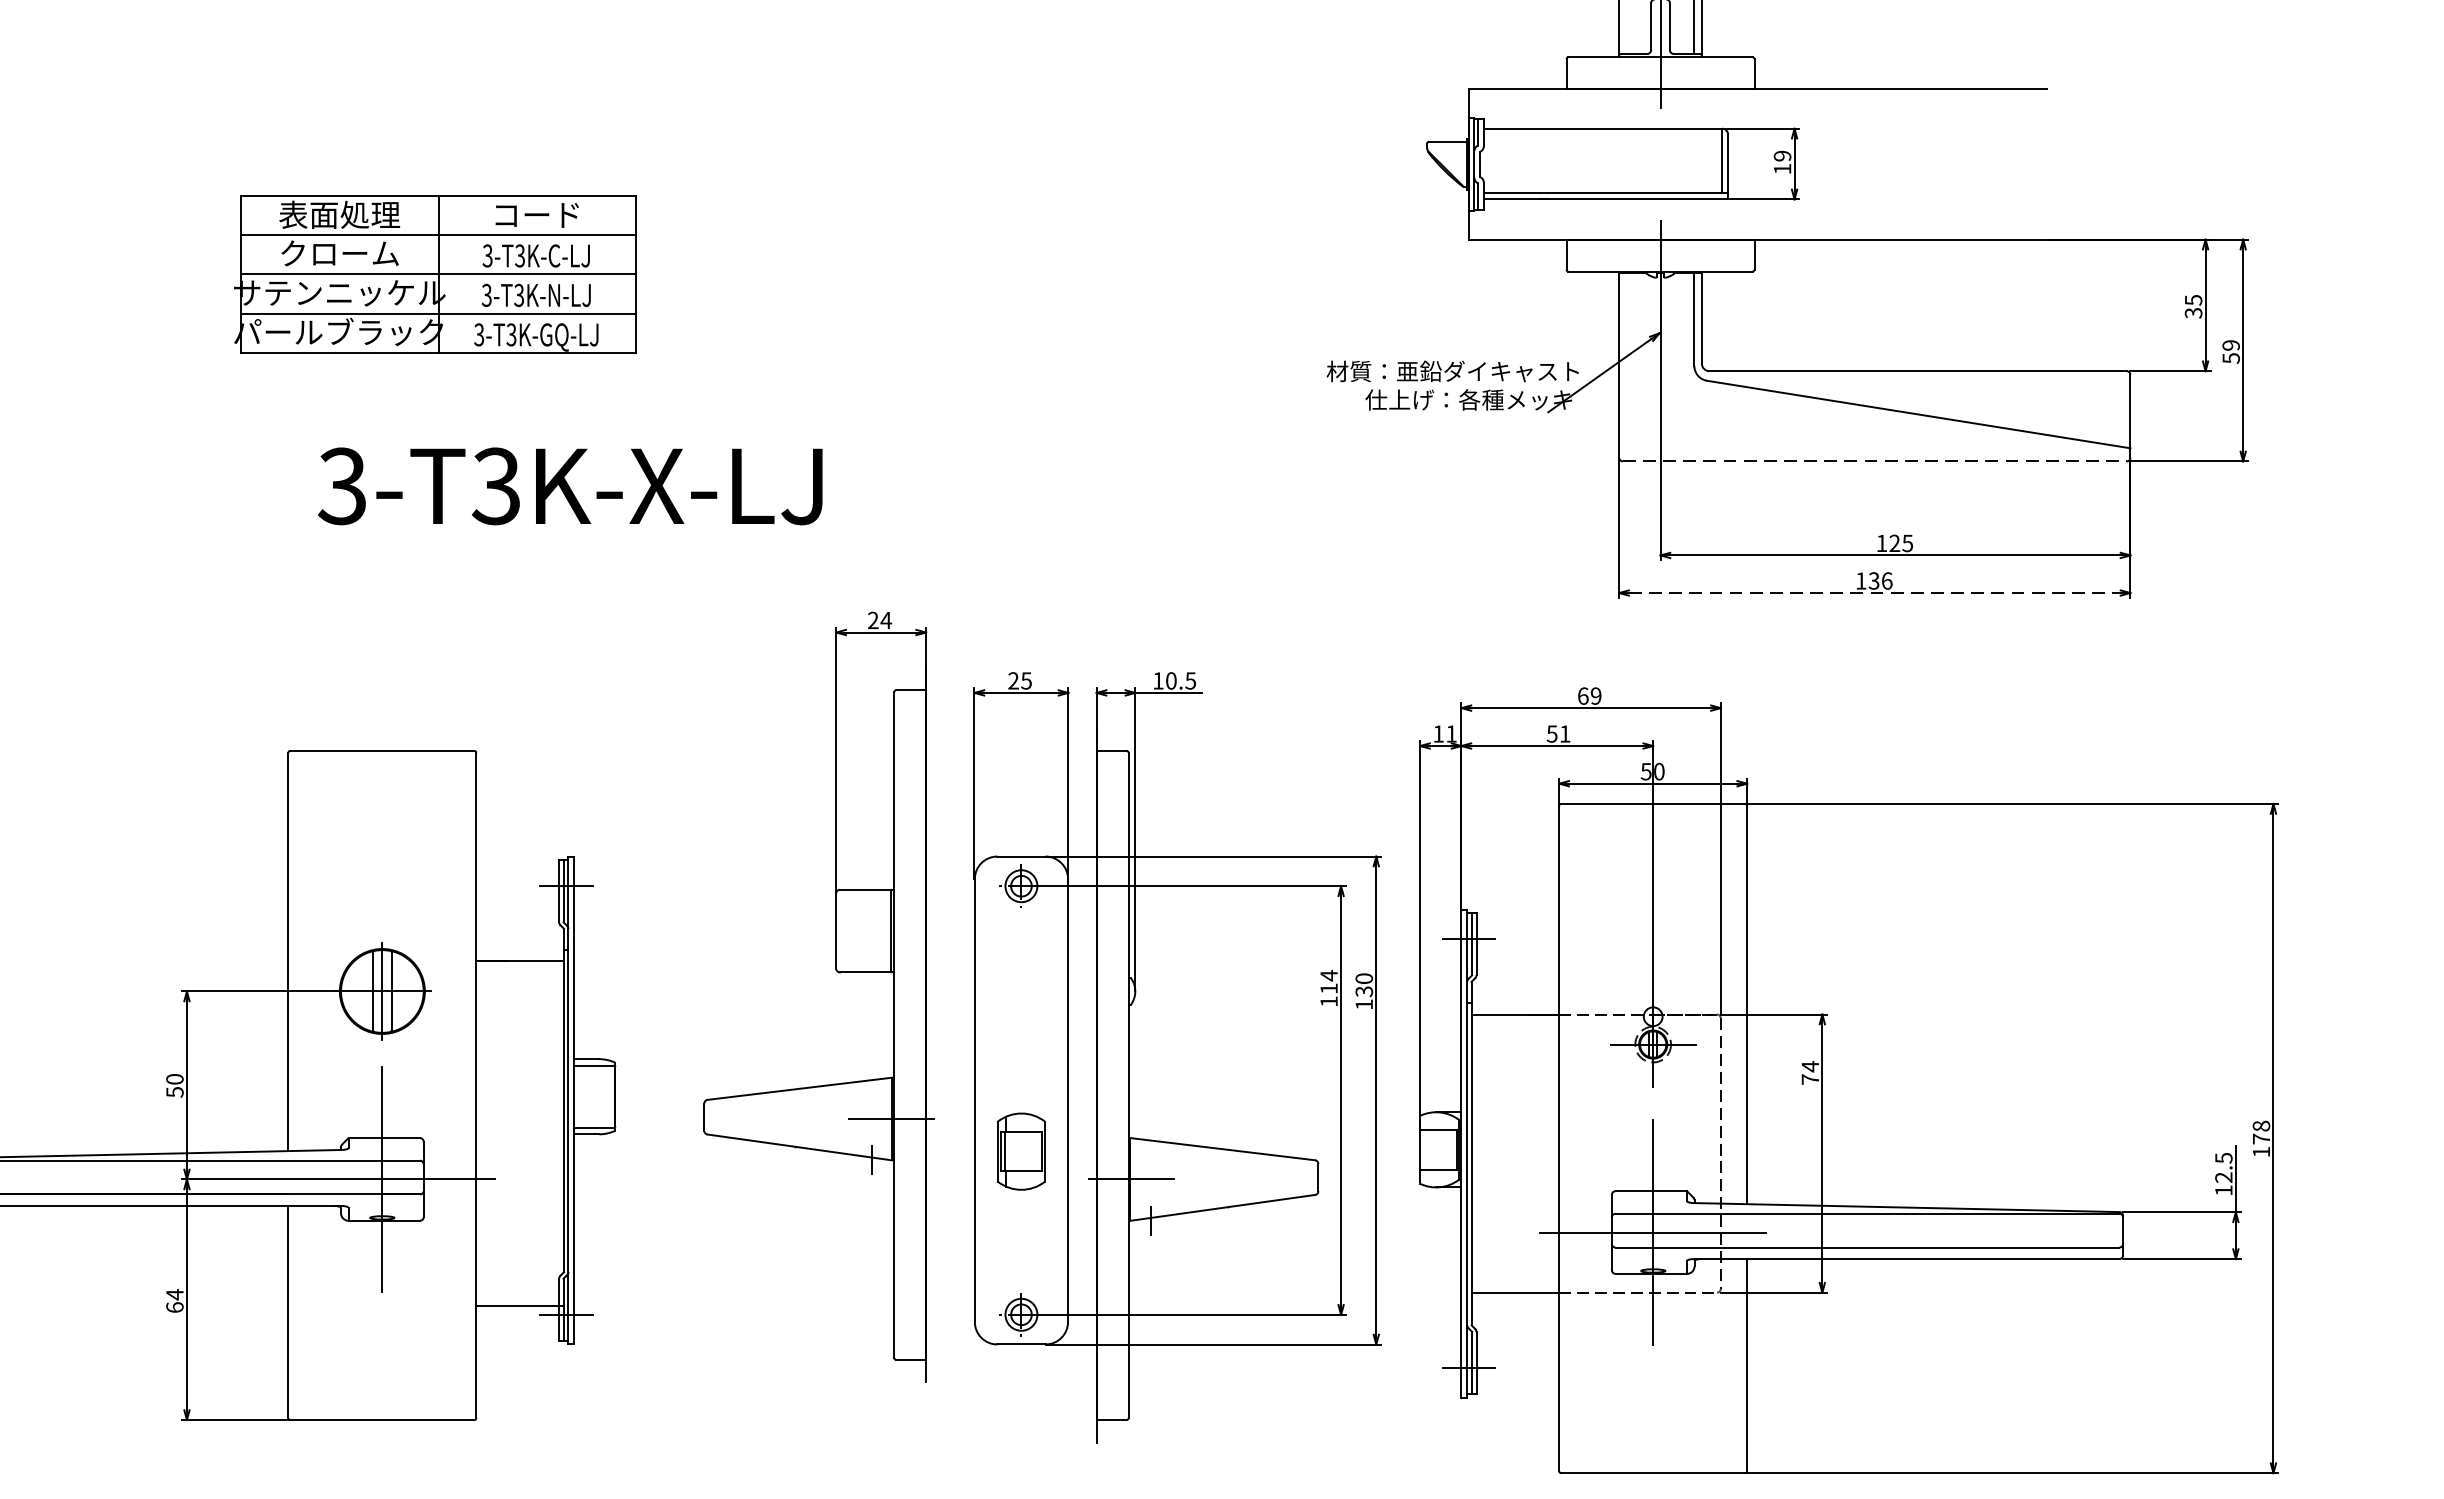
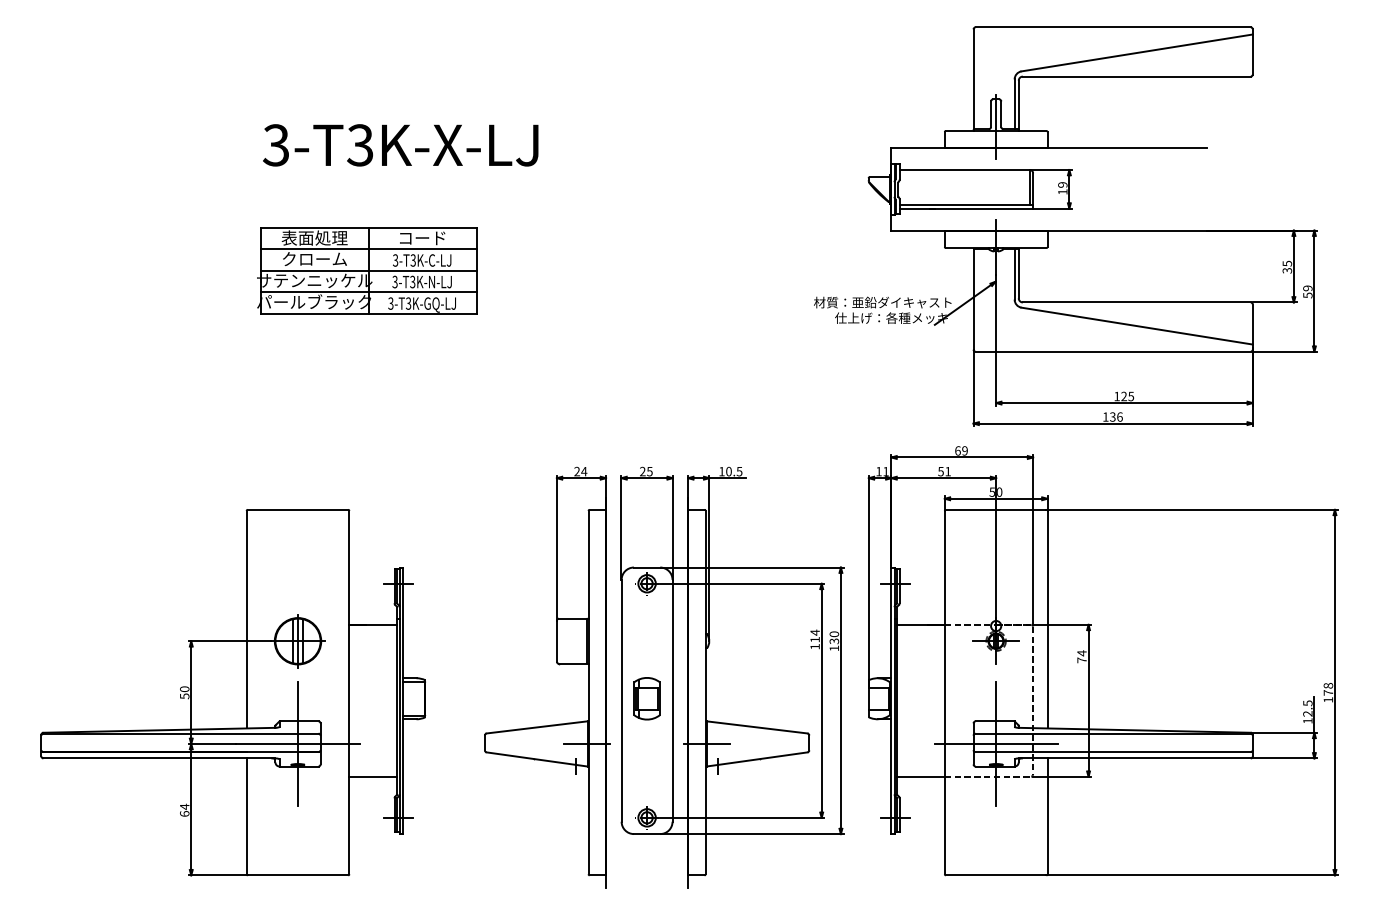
part: (436, 274) -> (367, 270), moved
line: (1875, 460) -> (1113, 351), dashed -> solid
text: (569, 486) -> (400, 145), moved
line: (1875, 592) -> (1113, 423), dashed -> solid
part: (837, 973) -> (557, 664), moved
part: (1847, 1081) -> (1102, 661), moved
part: (1020, 1151) -> (646, 698), moved
line: (520, 1304) -> (373, 776), moved

